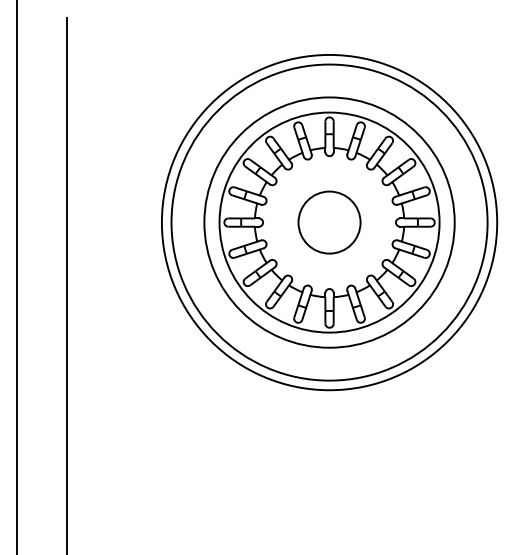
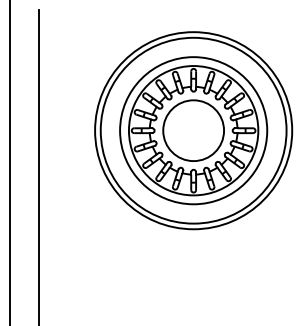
circle: (329, 222) -> (193, 130), size x1.67

